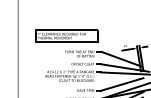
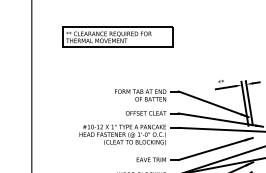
part: (66, 35) -> (117, 36), moved

